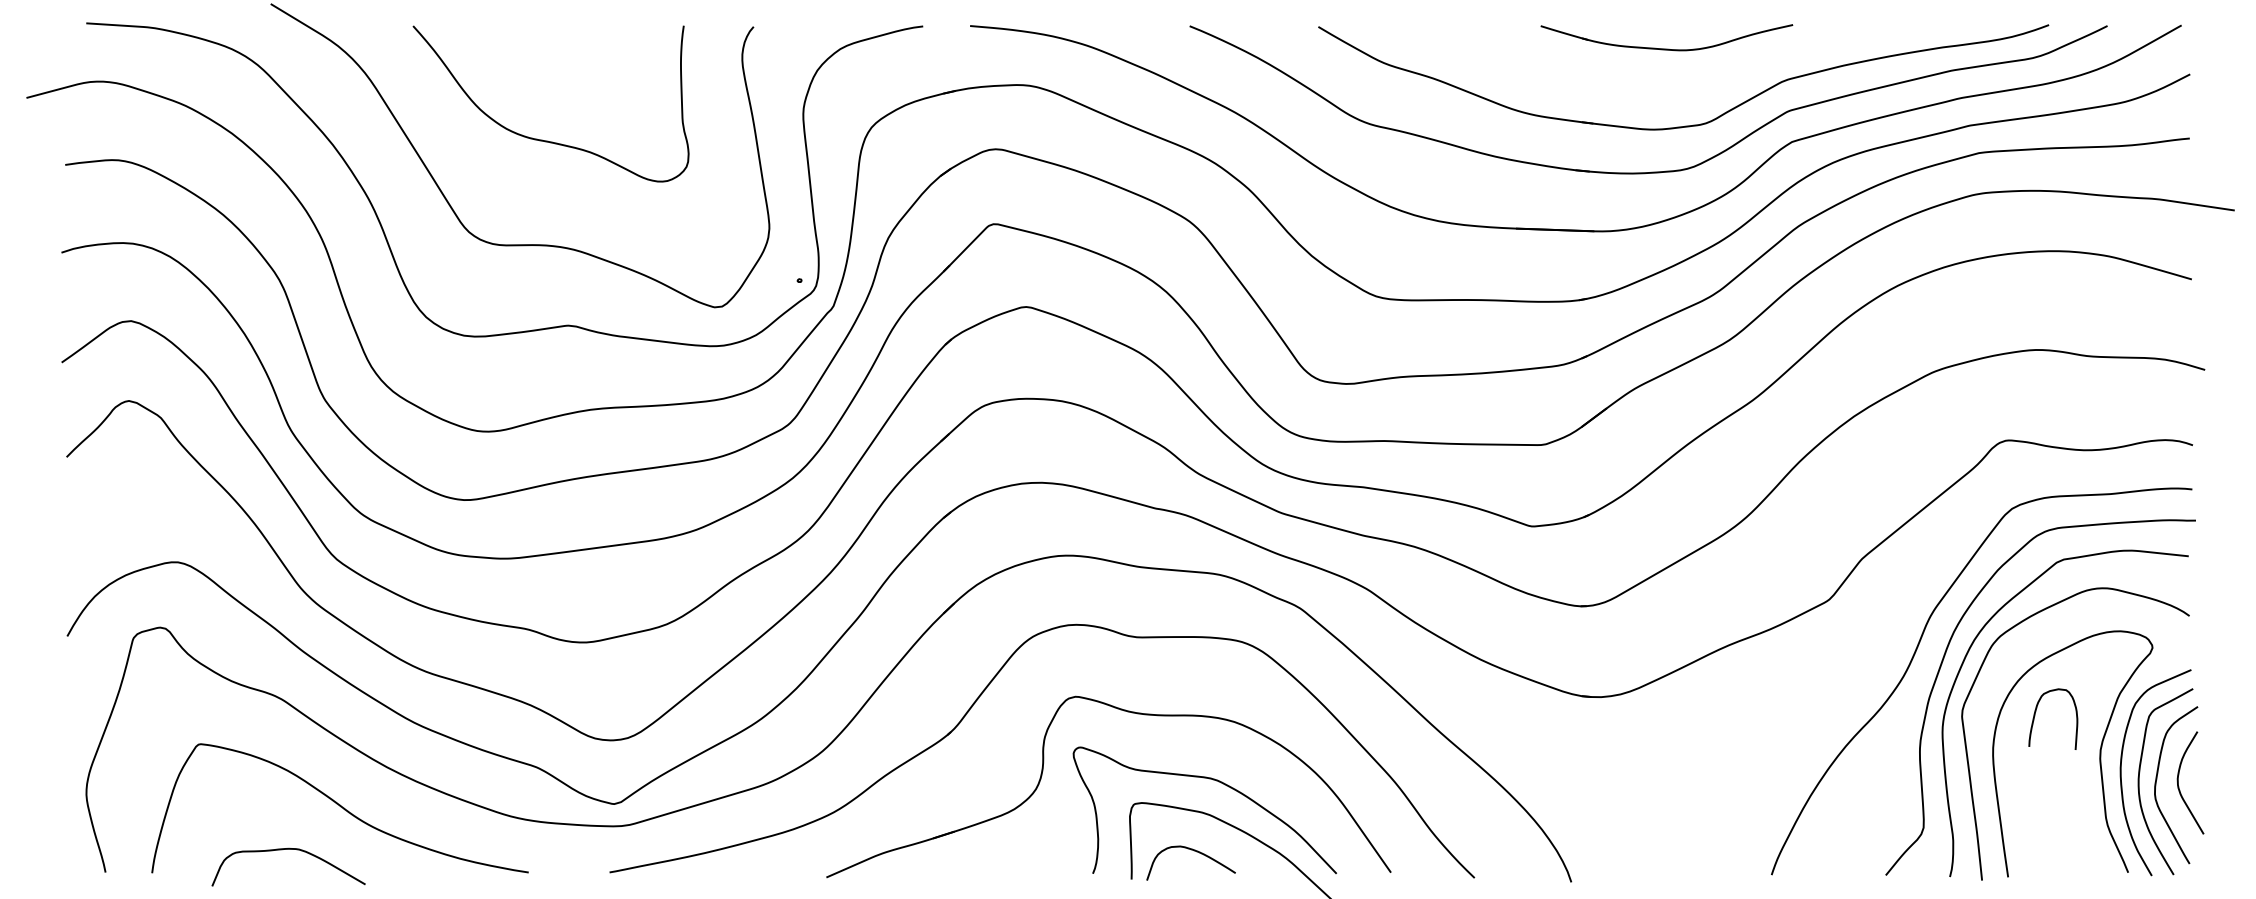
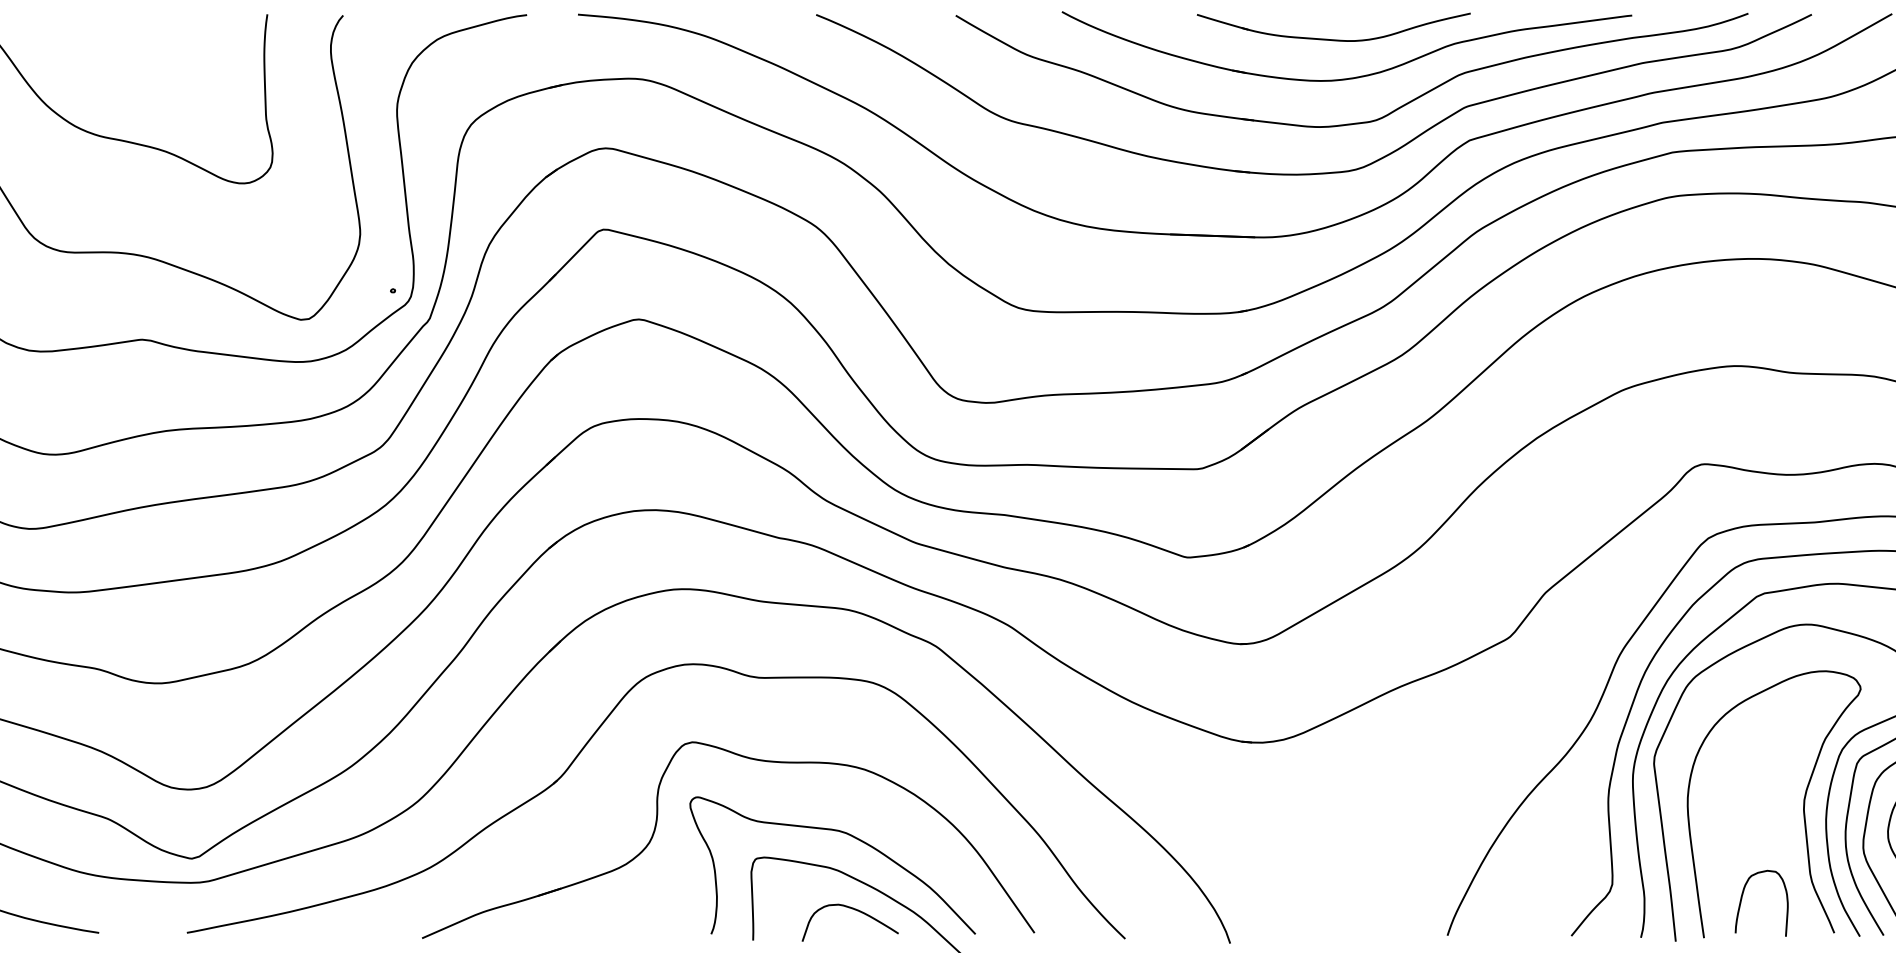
part: (1684, 83) -> (1352, 77), added
curve: (2035, 716) -> (1742, 900), moved
curve: (1196, 852) -> (856, 911), moved

